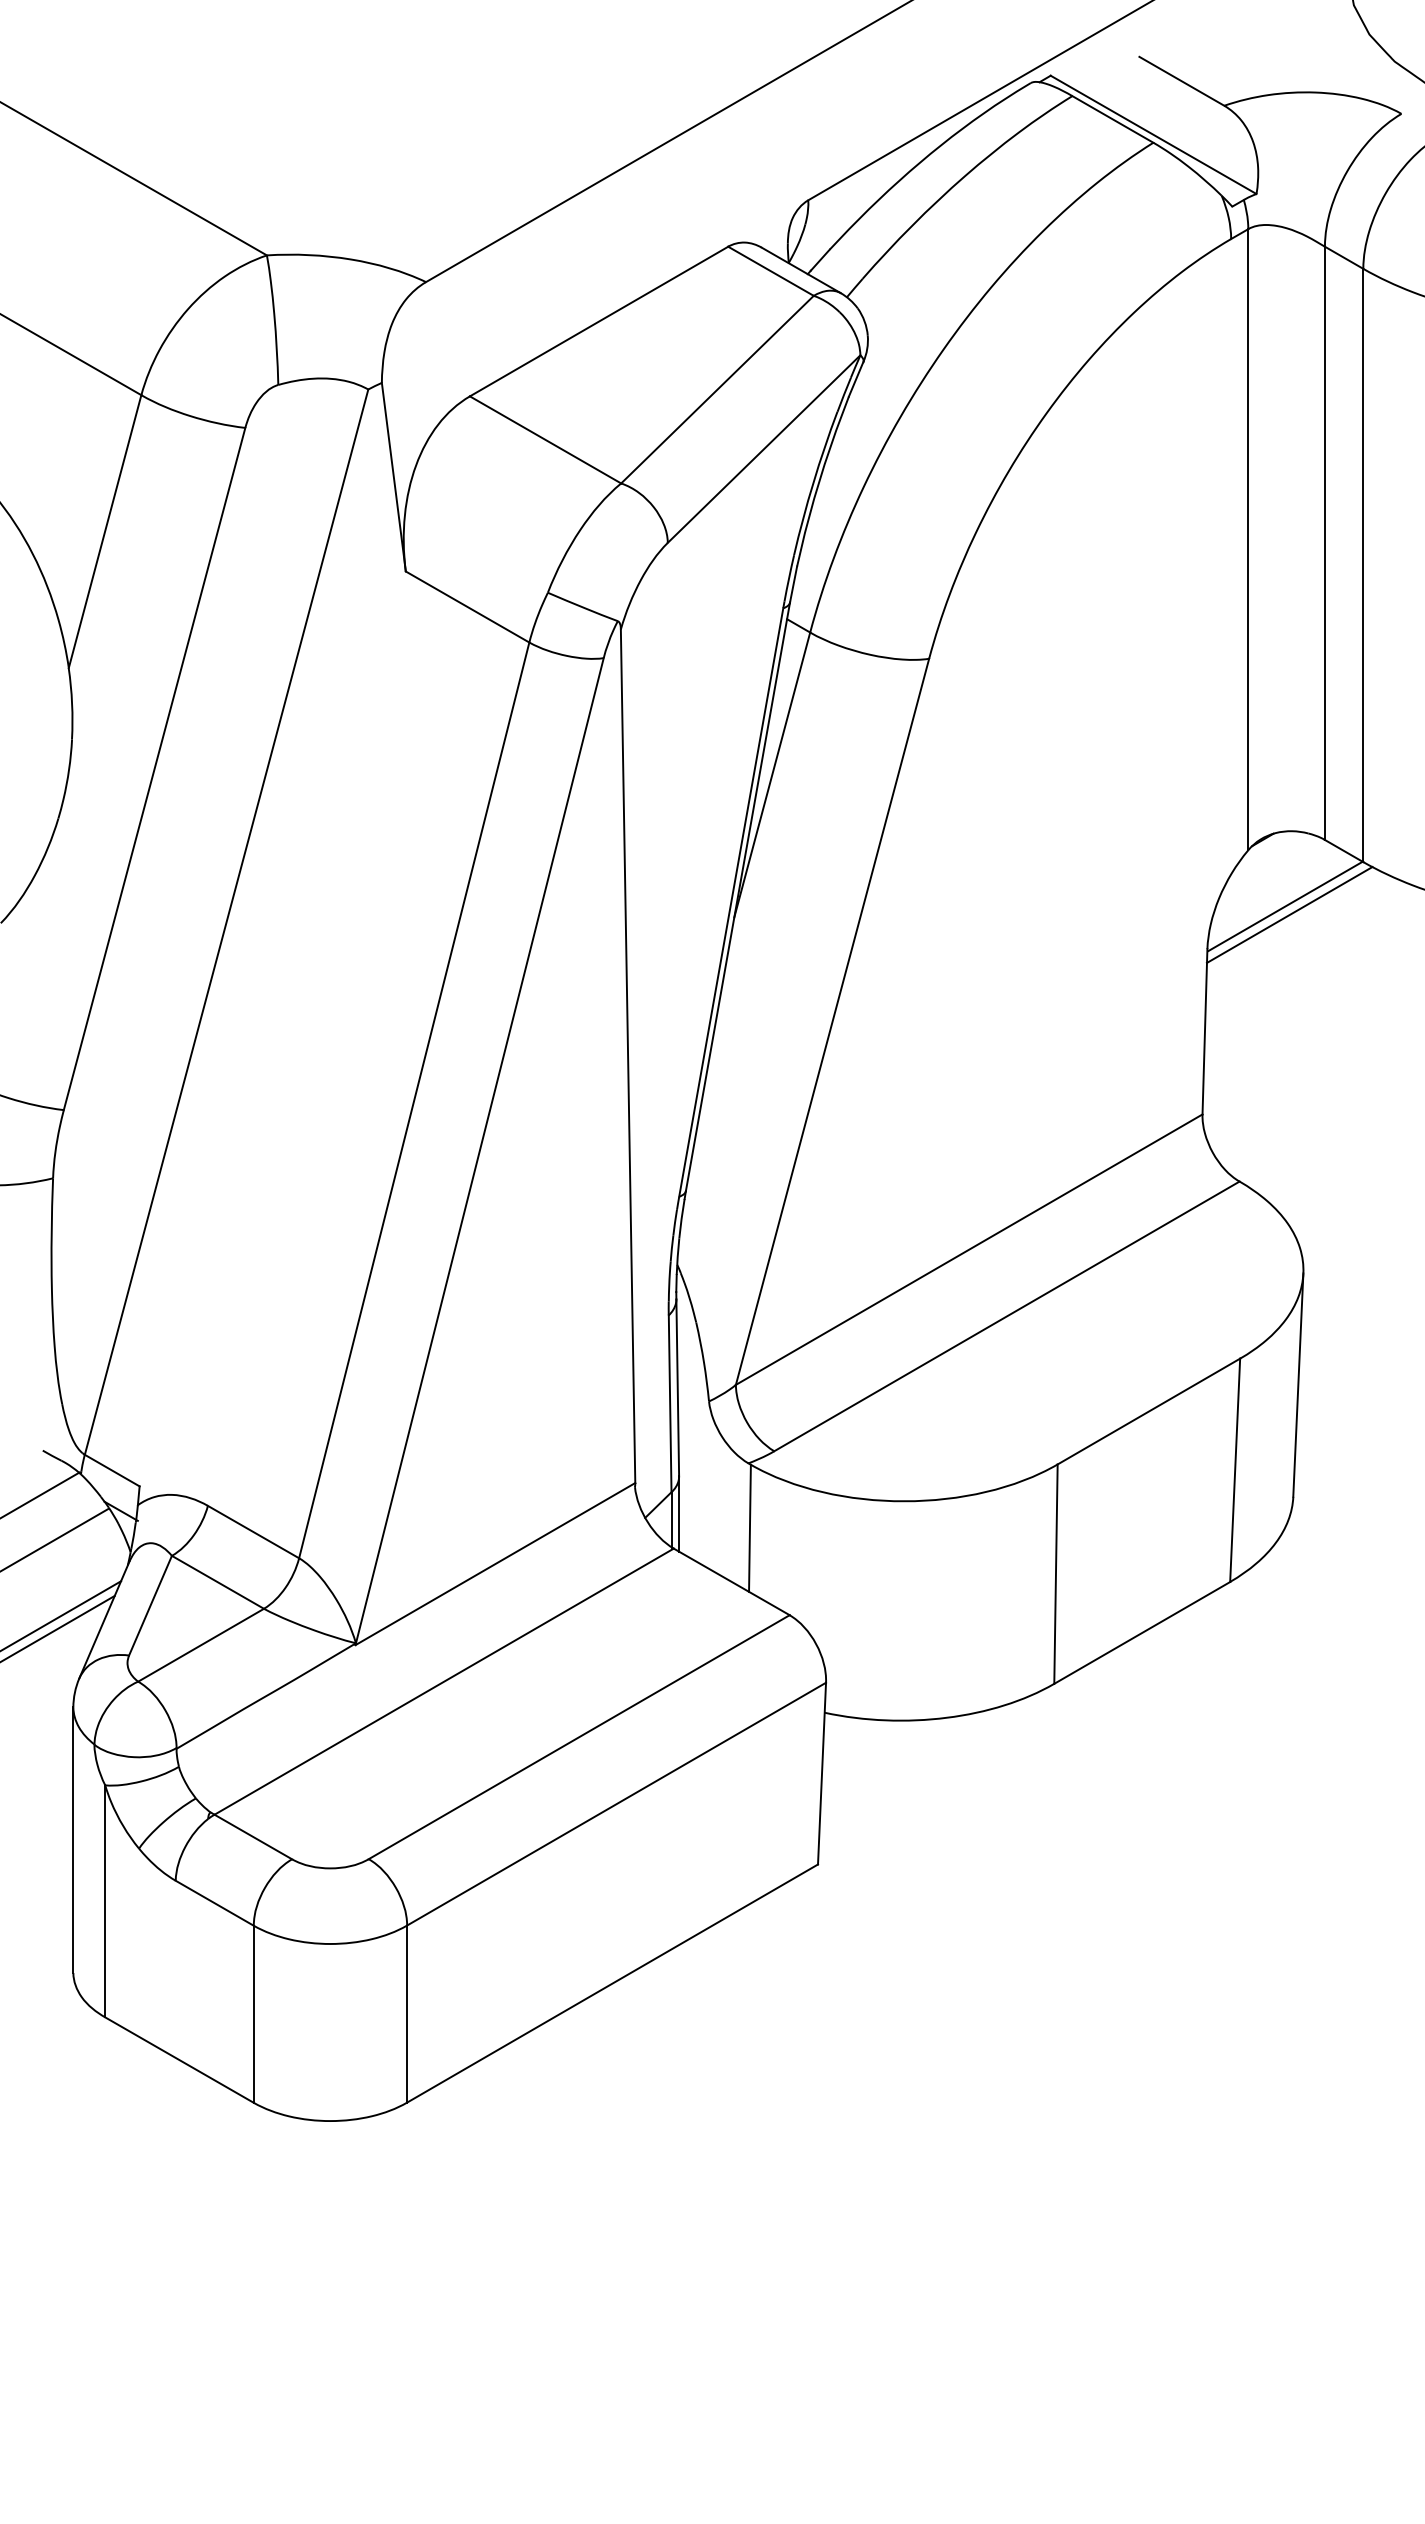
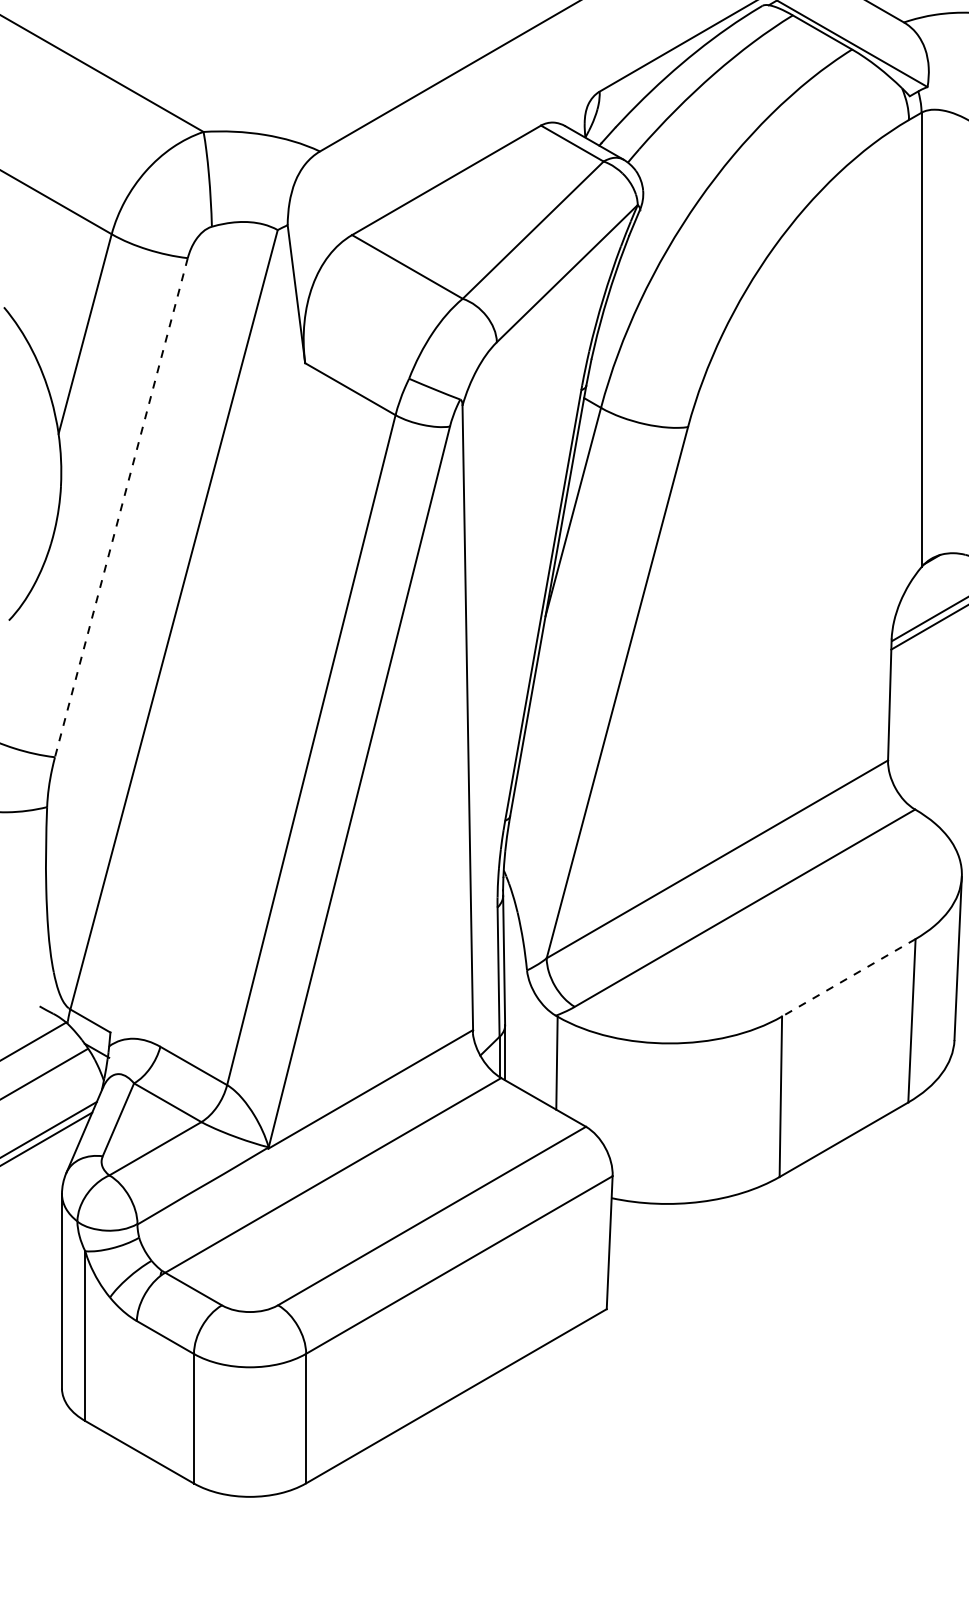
line: (154, 769) -> (121, 508), solid -> dashed
line: (1148, 1411) -> (848, 977), solid -> dashed

